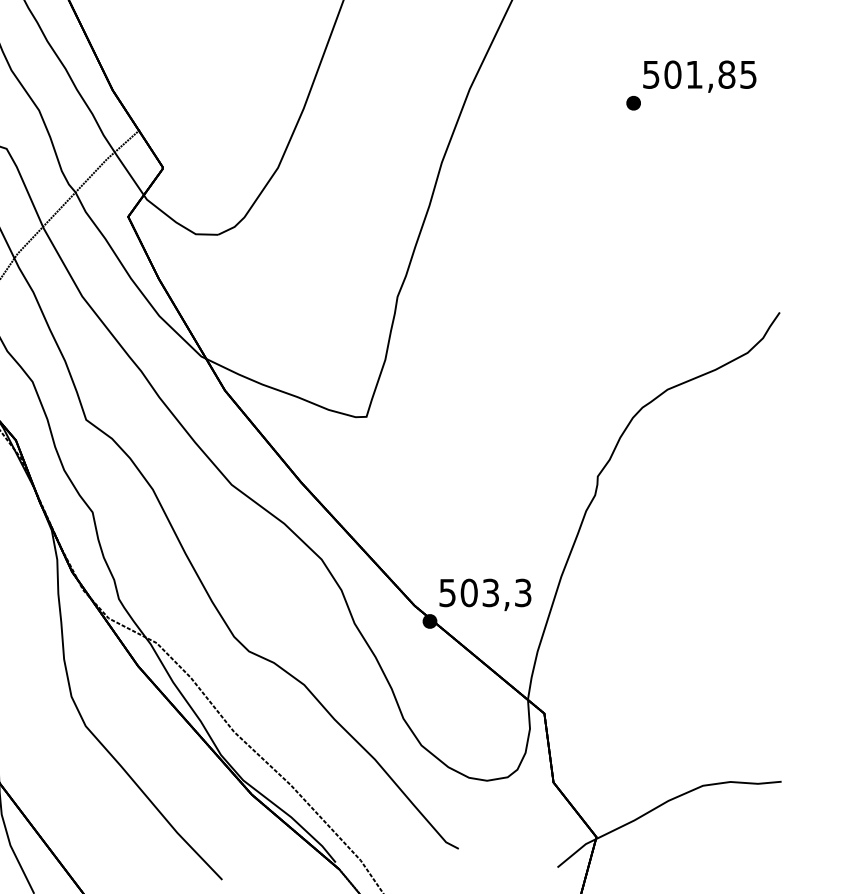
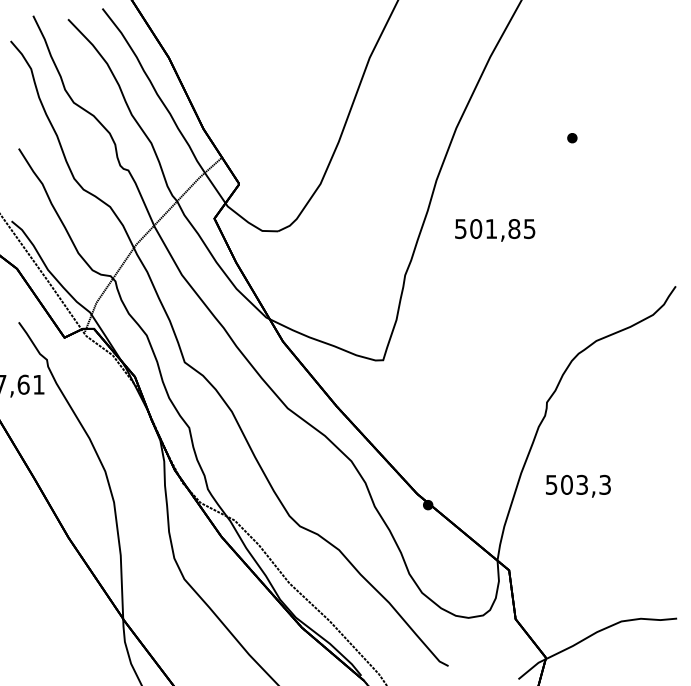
text: (700, 76) -> (495, 230), moved
text: (485, 593) -> (578, 485), moved

